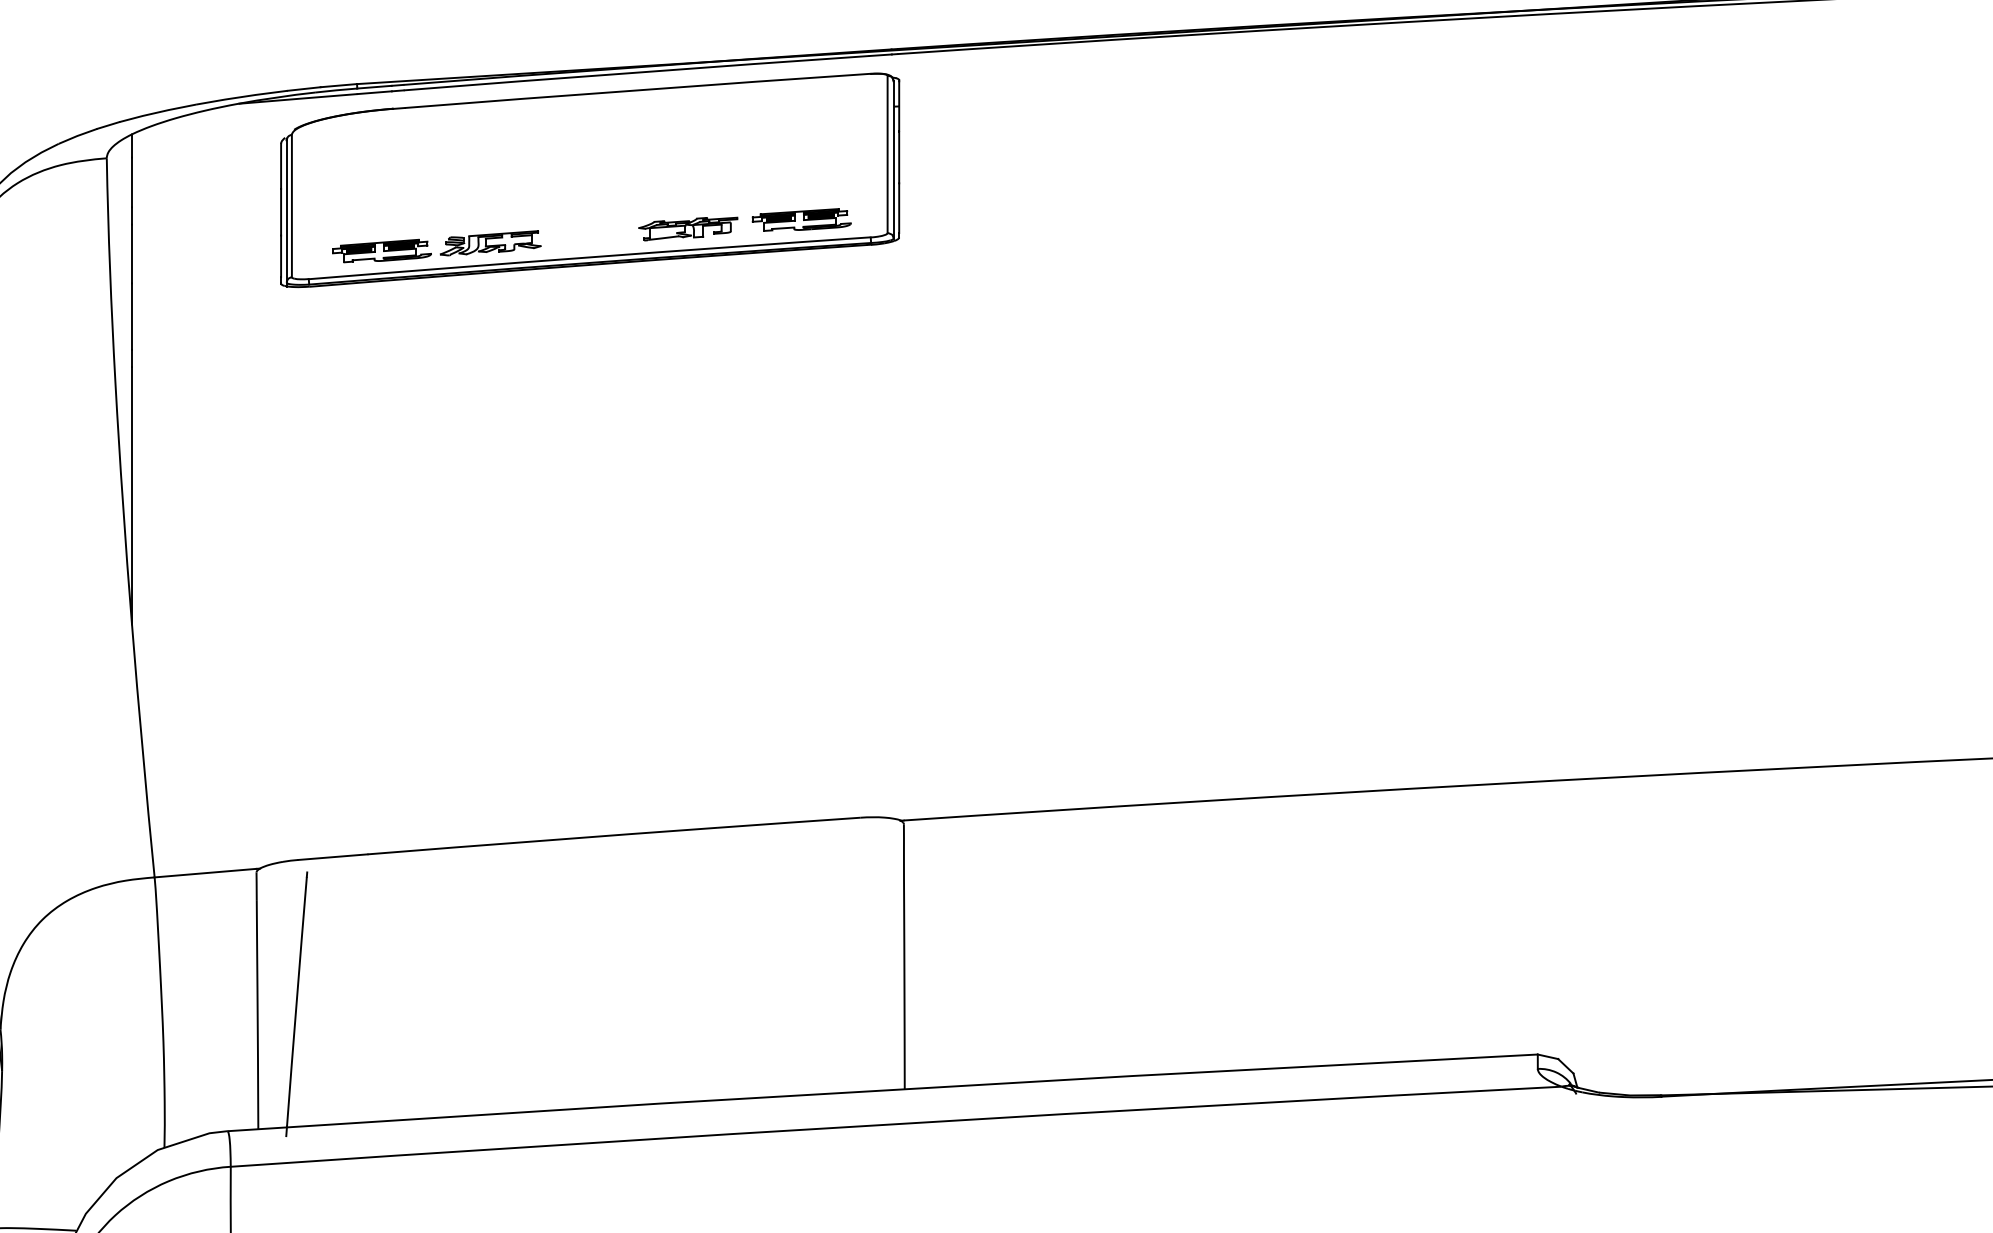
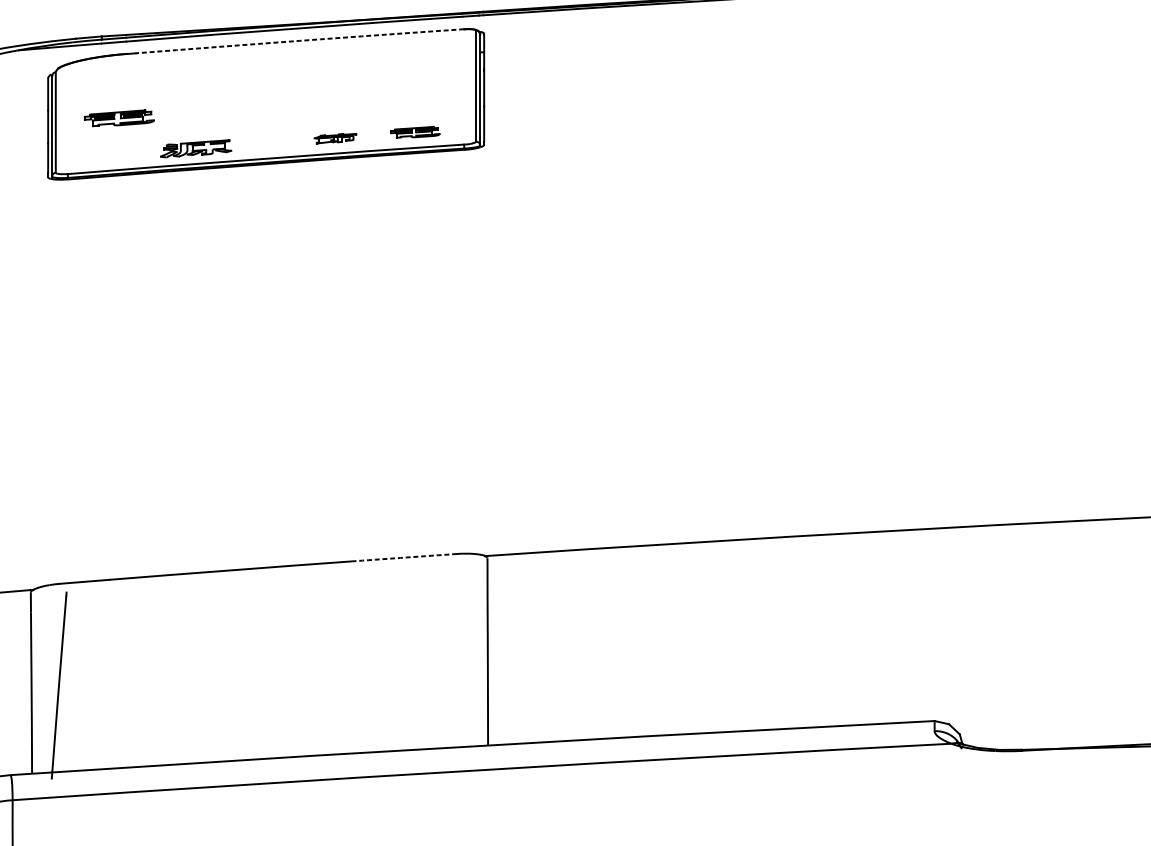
arc: (637, 90) -> (299, 41), solid -> dashed
part: (801, 219) -> (415, 132), size x0.7
part: (688, 228) -> (335, 138), size x0.6
part: (381, 250) -> (118, 117), moved
arc: (789, 822) -> (406, 557), solid -> dashed

